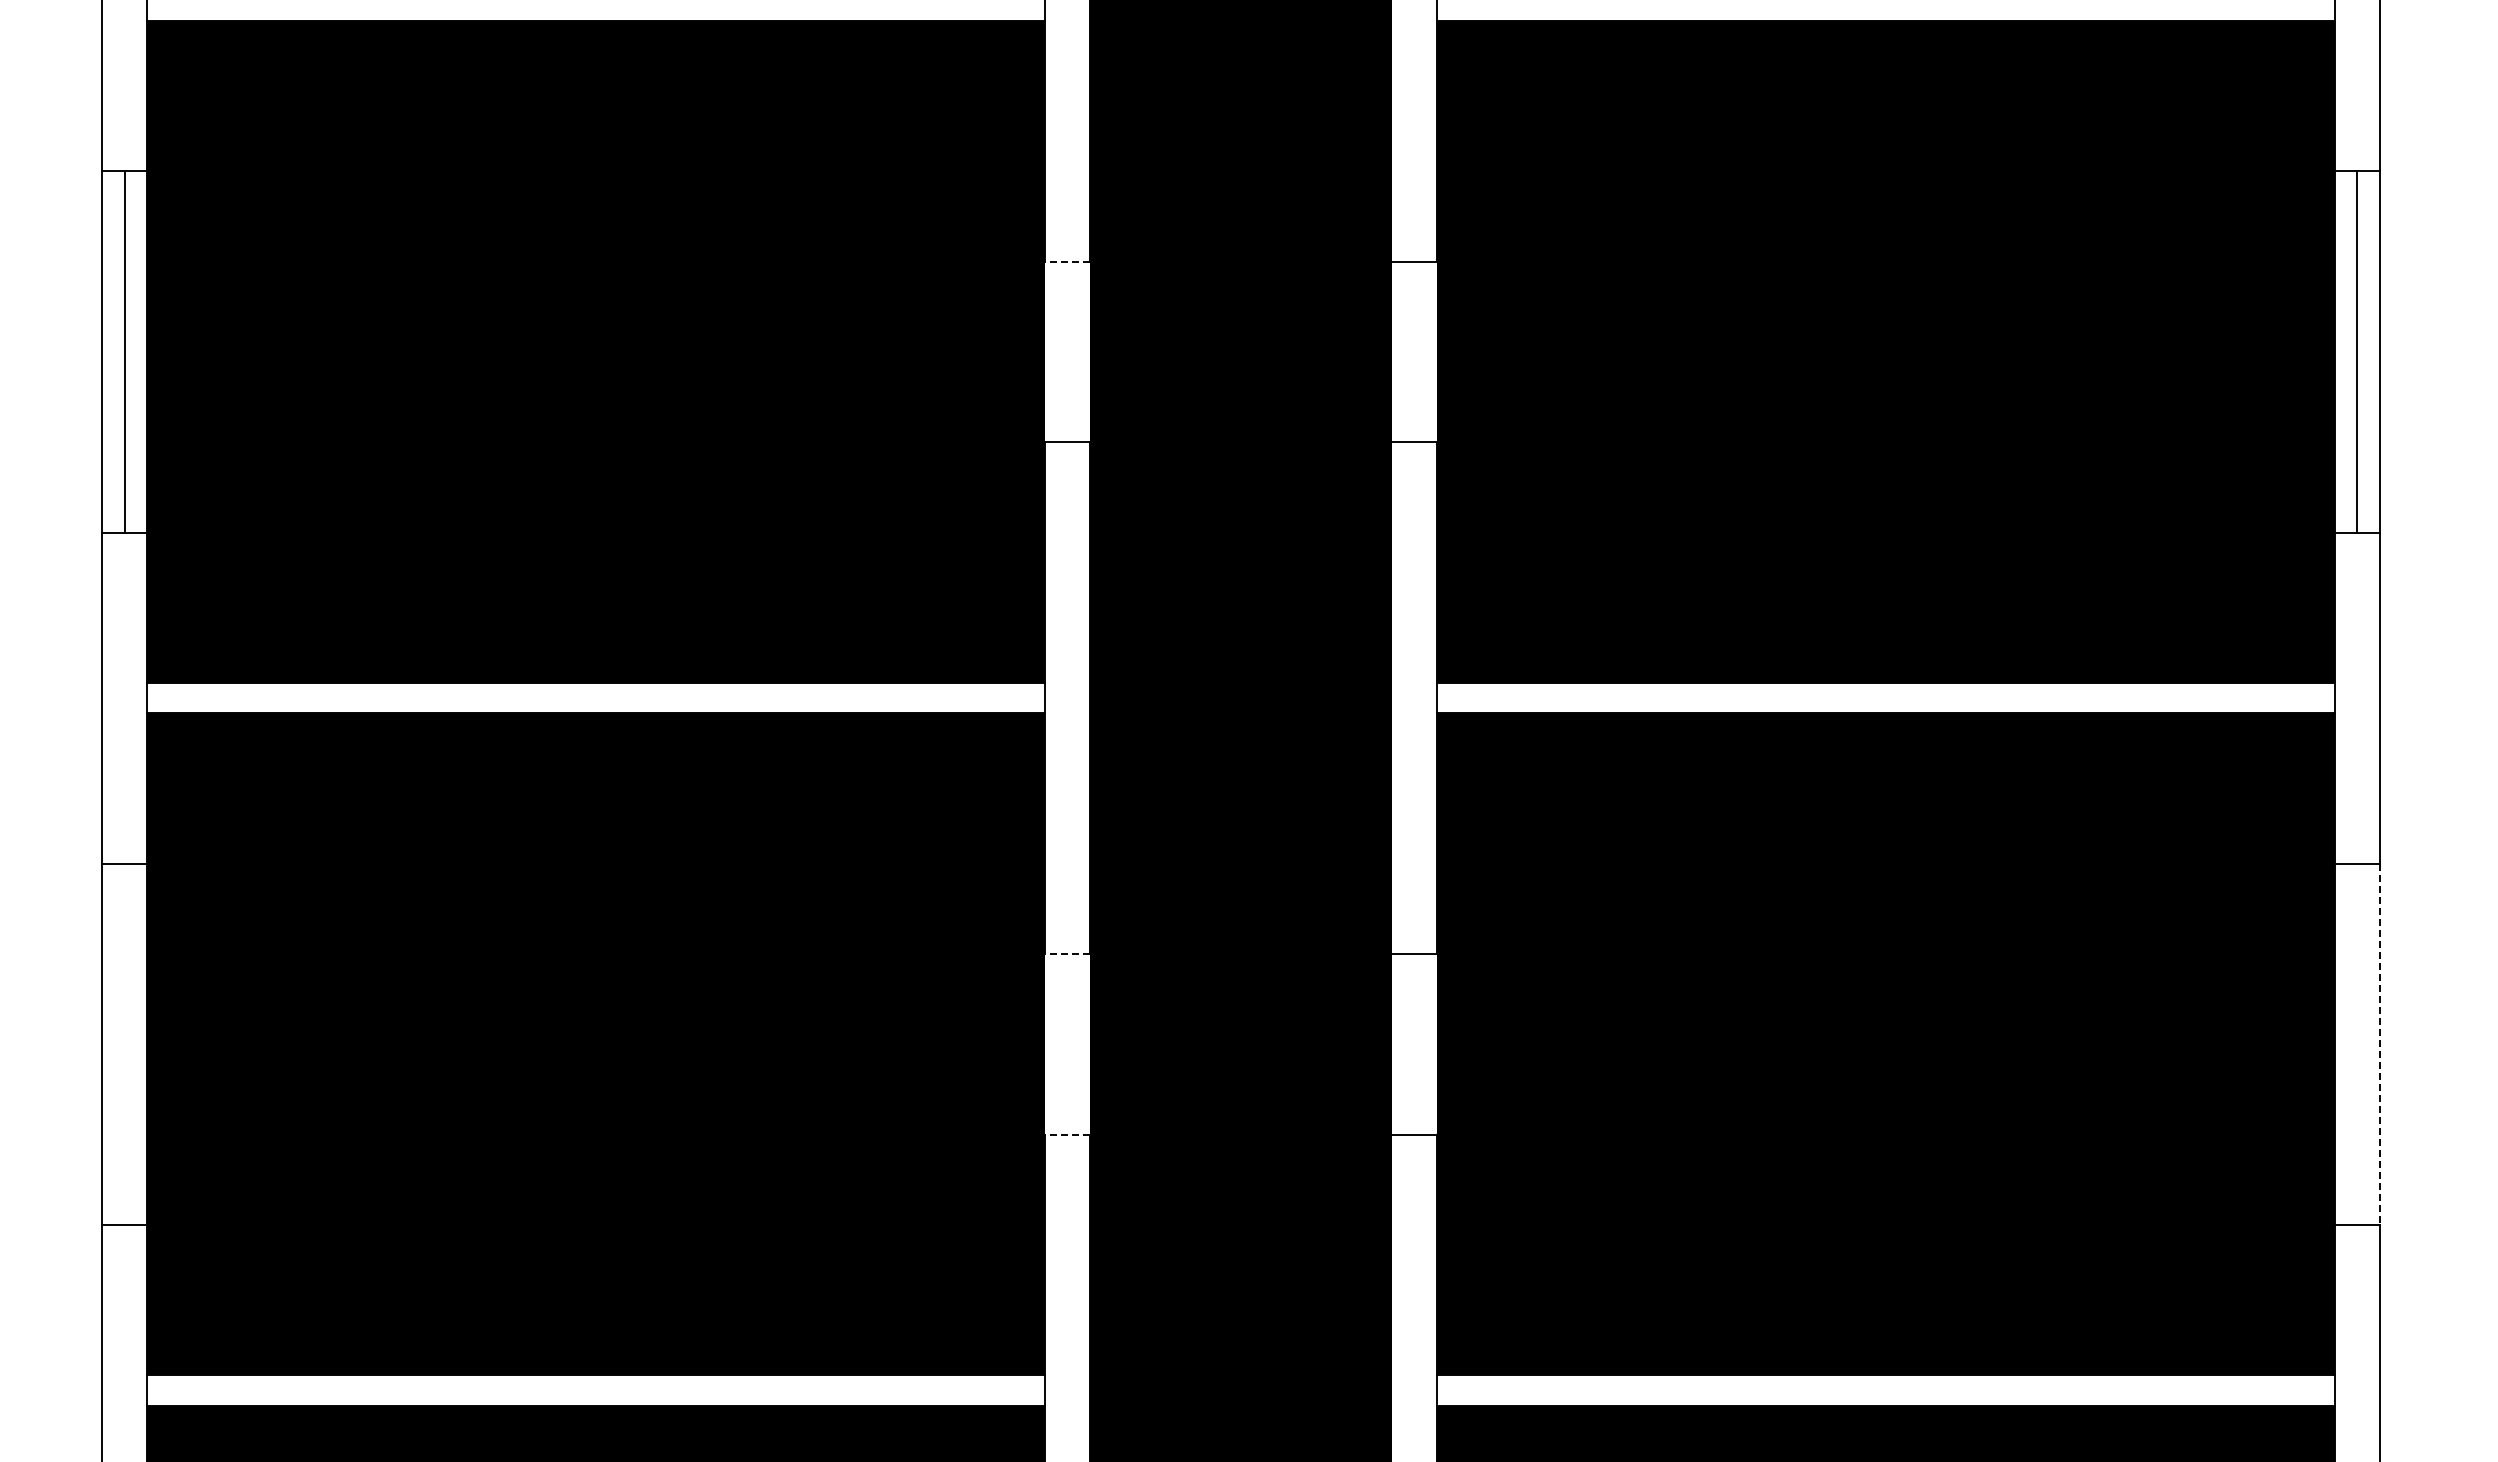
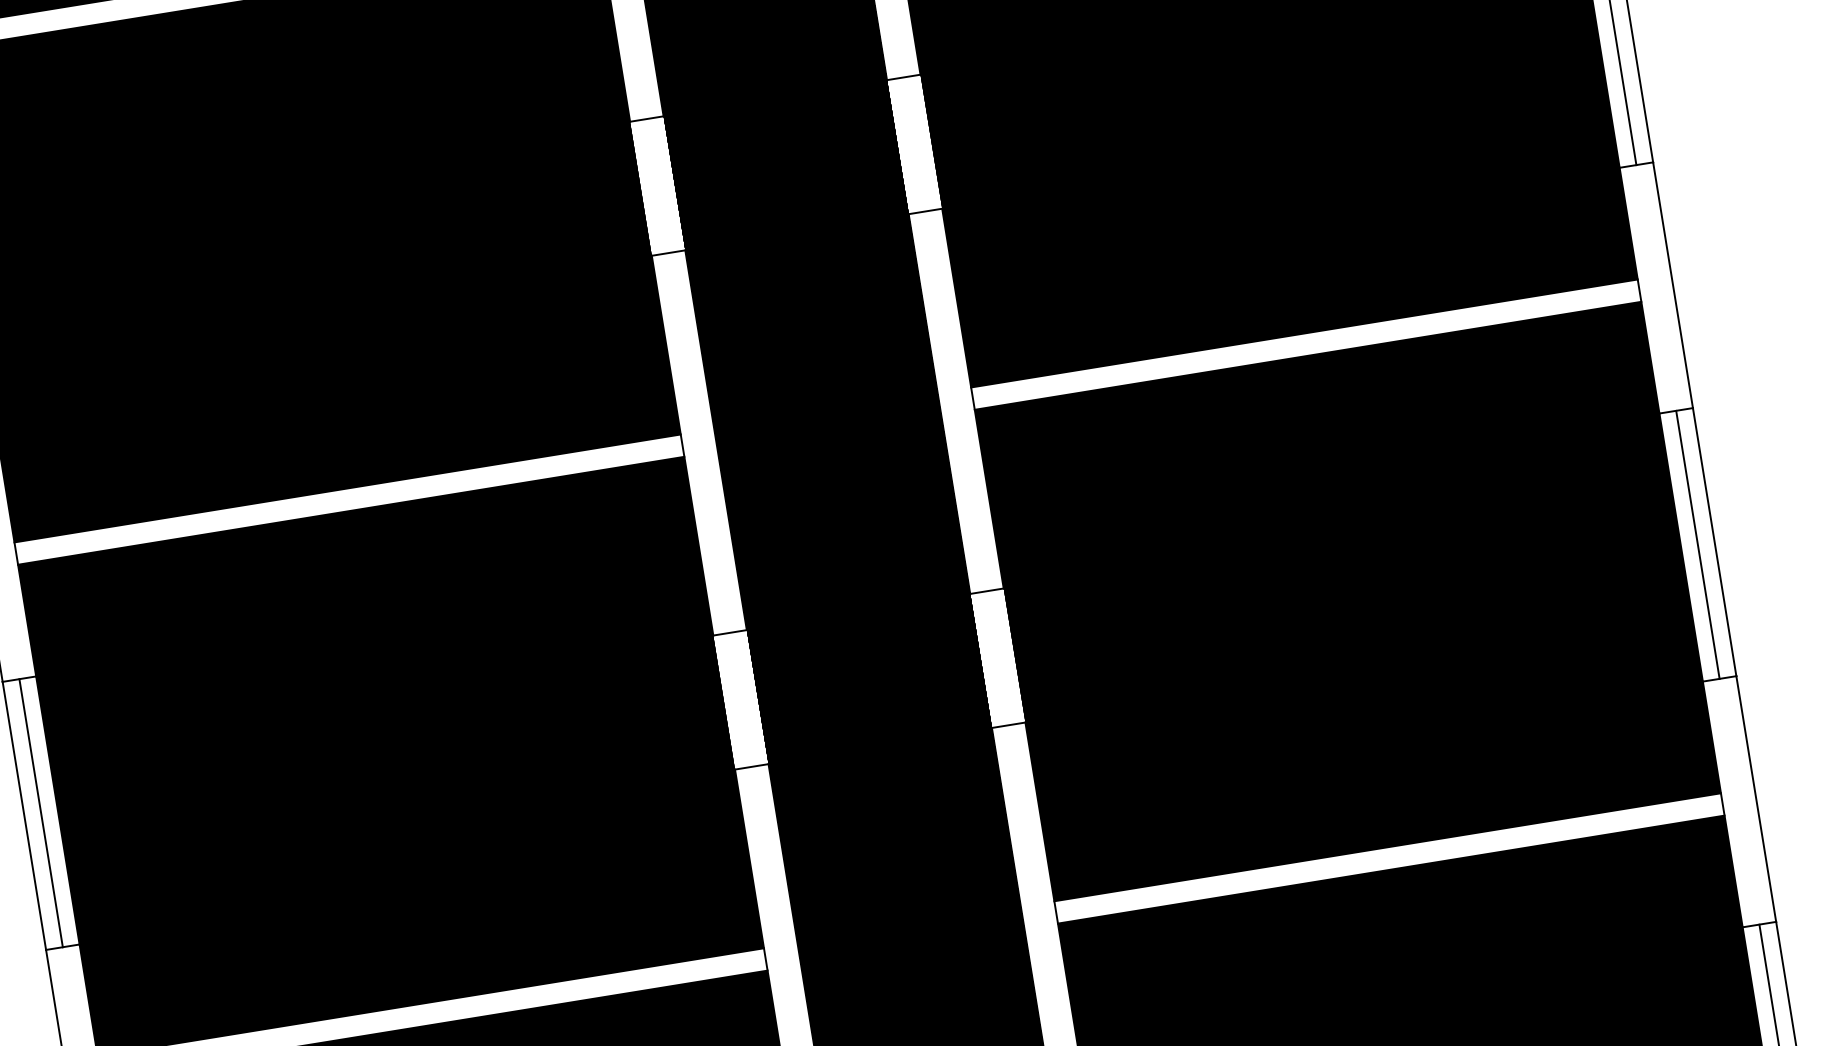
line: (1067, 261) -> (646, 118), dashed -> solid
line: (1067, 954) -> (729, 633), dashed -> solid
line: (124, 1044) -> (40, 813), added
line: (2357, 1044) -> (1698, 544), added
line: (2379, 1044) -> (1714, 542), dashed -> solid
line: (1067, 1134) -> (751, 766), dashed -> solid

